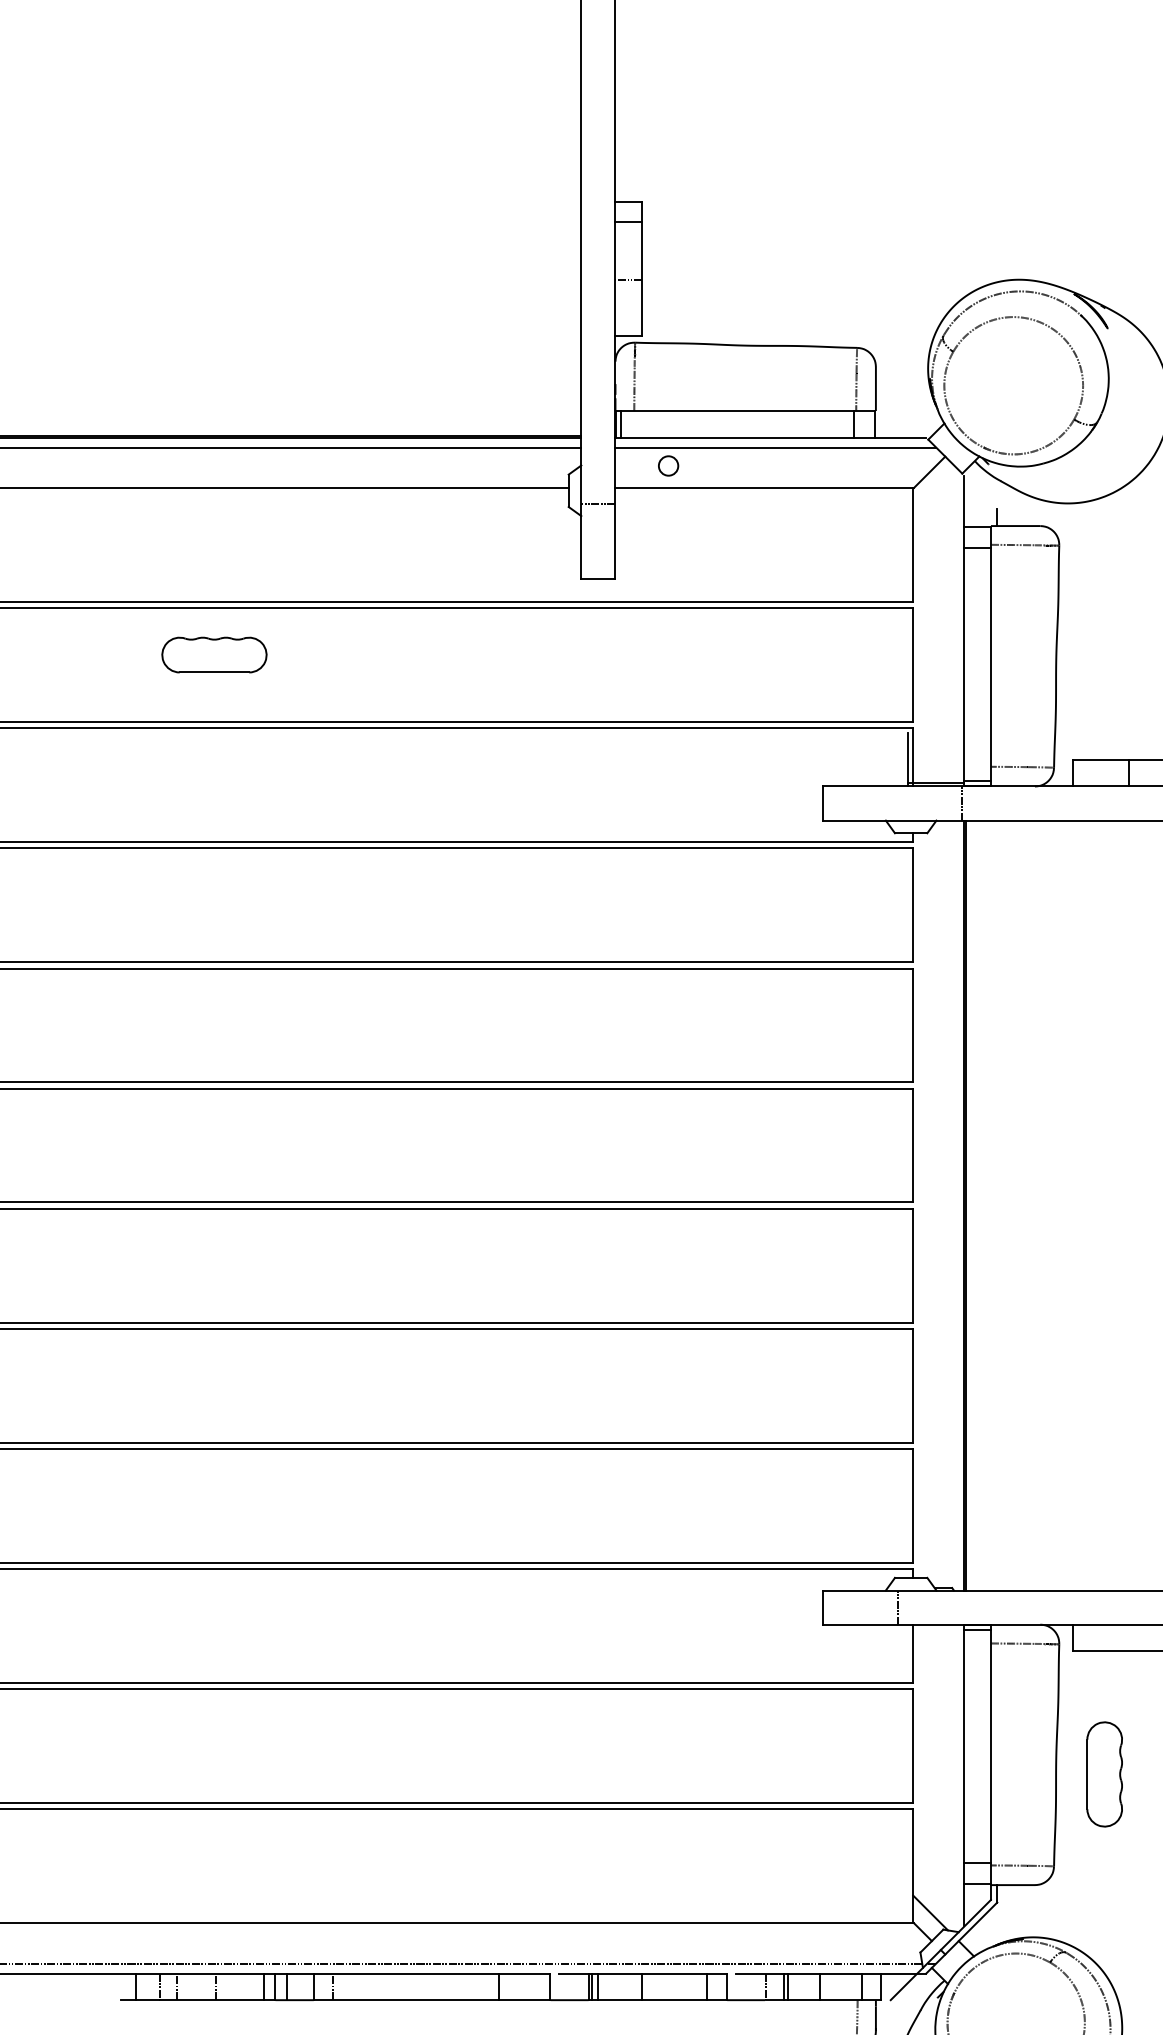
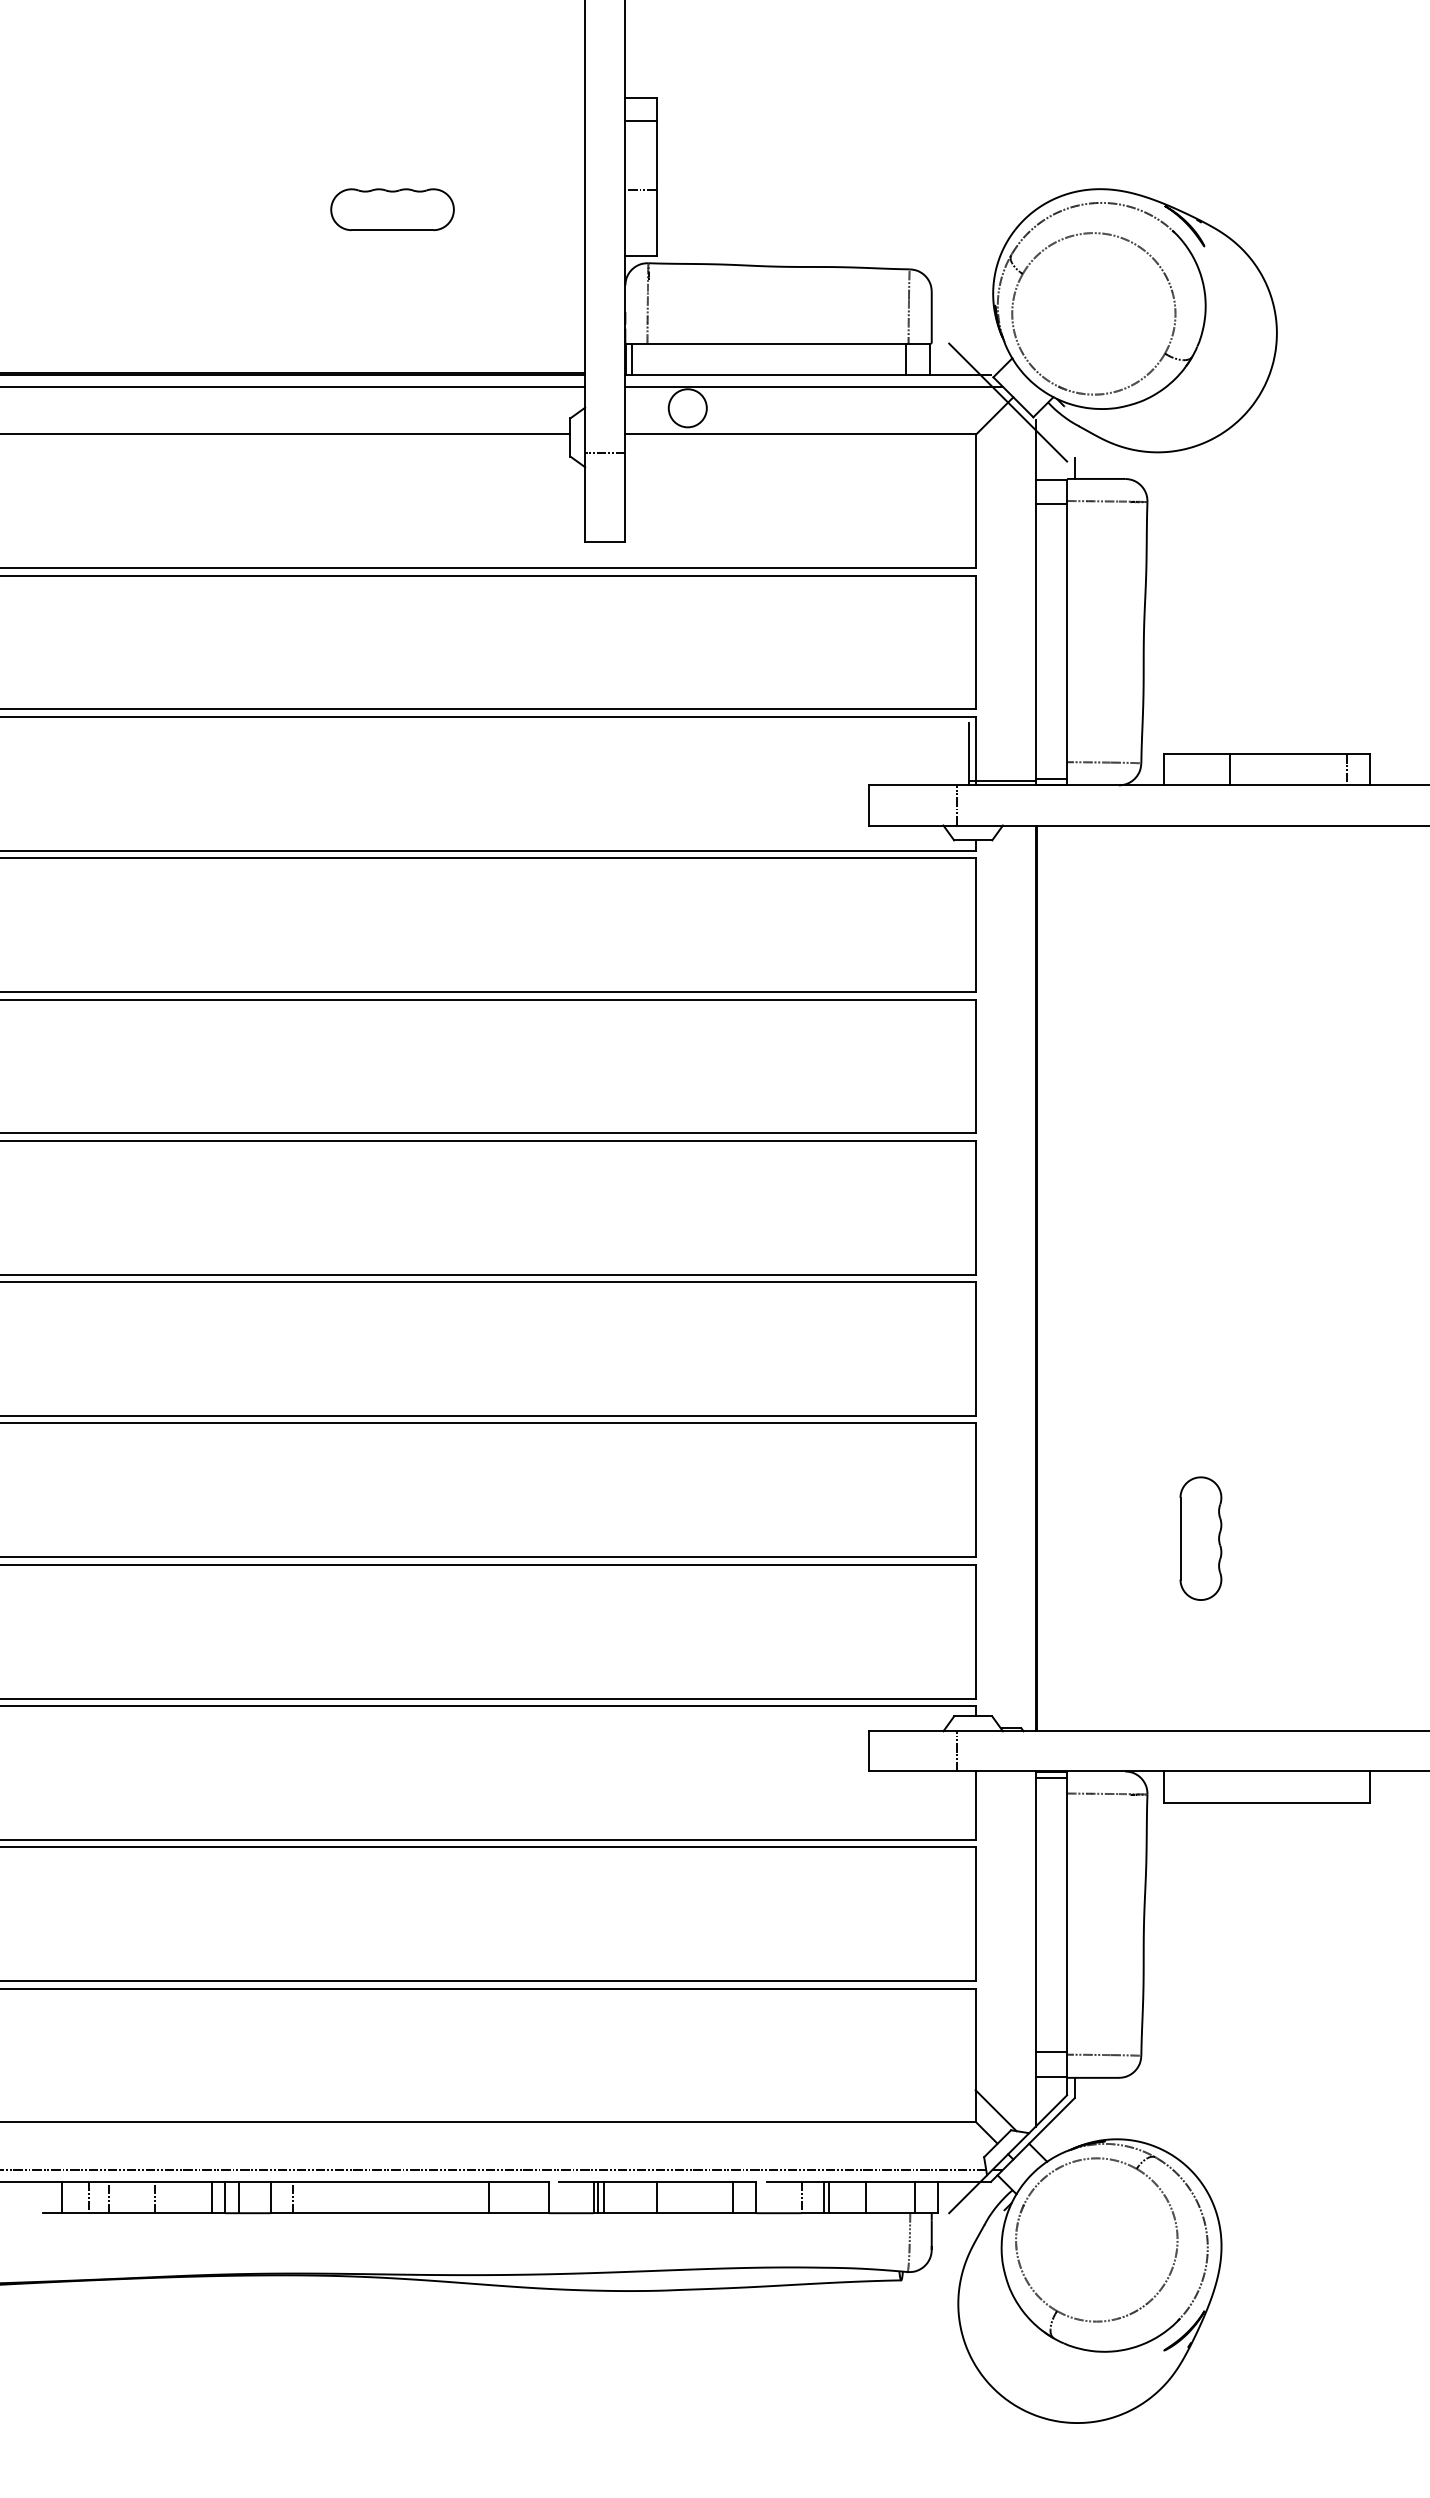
line: (941, 461) -> (1008, 402), added
circle: (668, 466) -> (687, 408), size x1.67
part: (214, 654) -> (392, 209), moved
line: (962, 803) -> (957, 805), moved
part: (1104, 1774) -> (1200, 1538), moved

